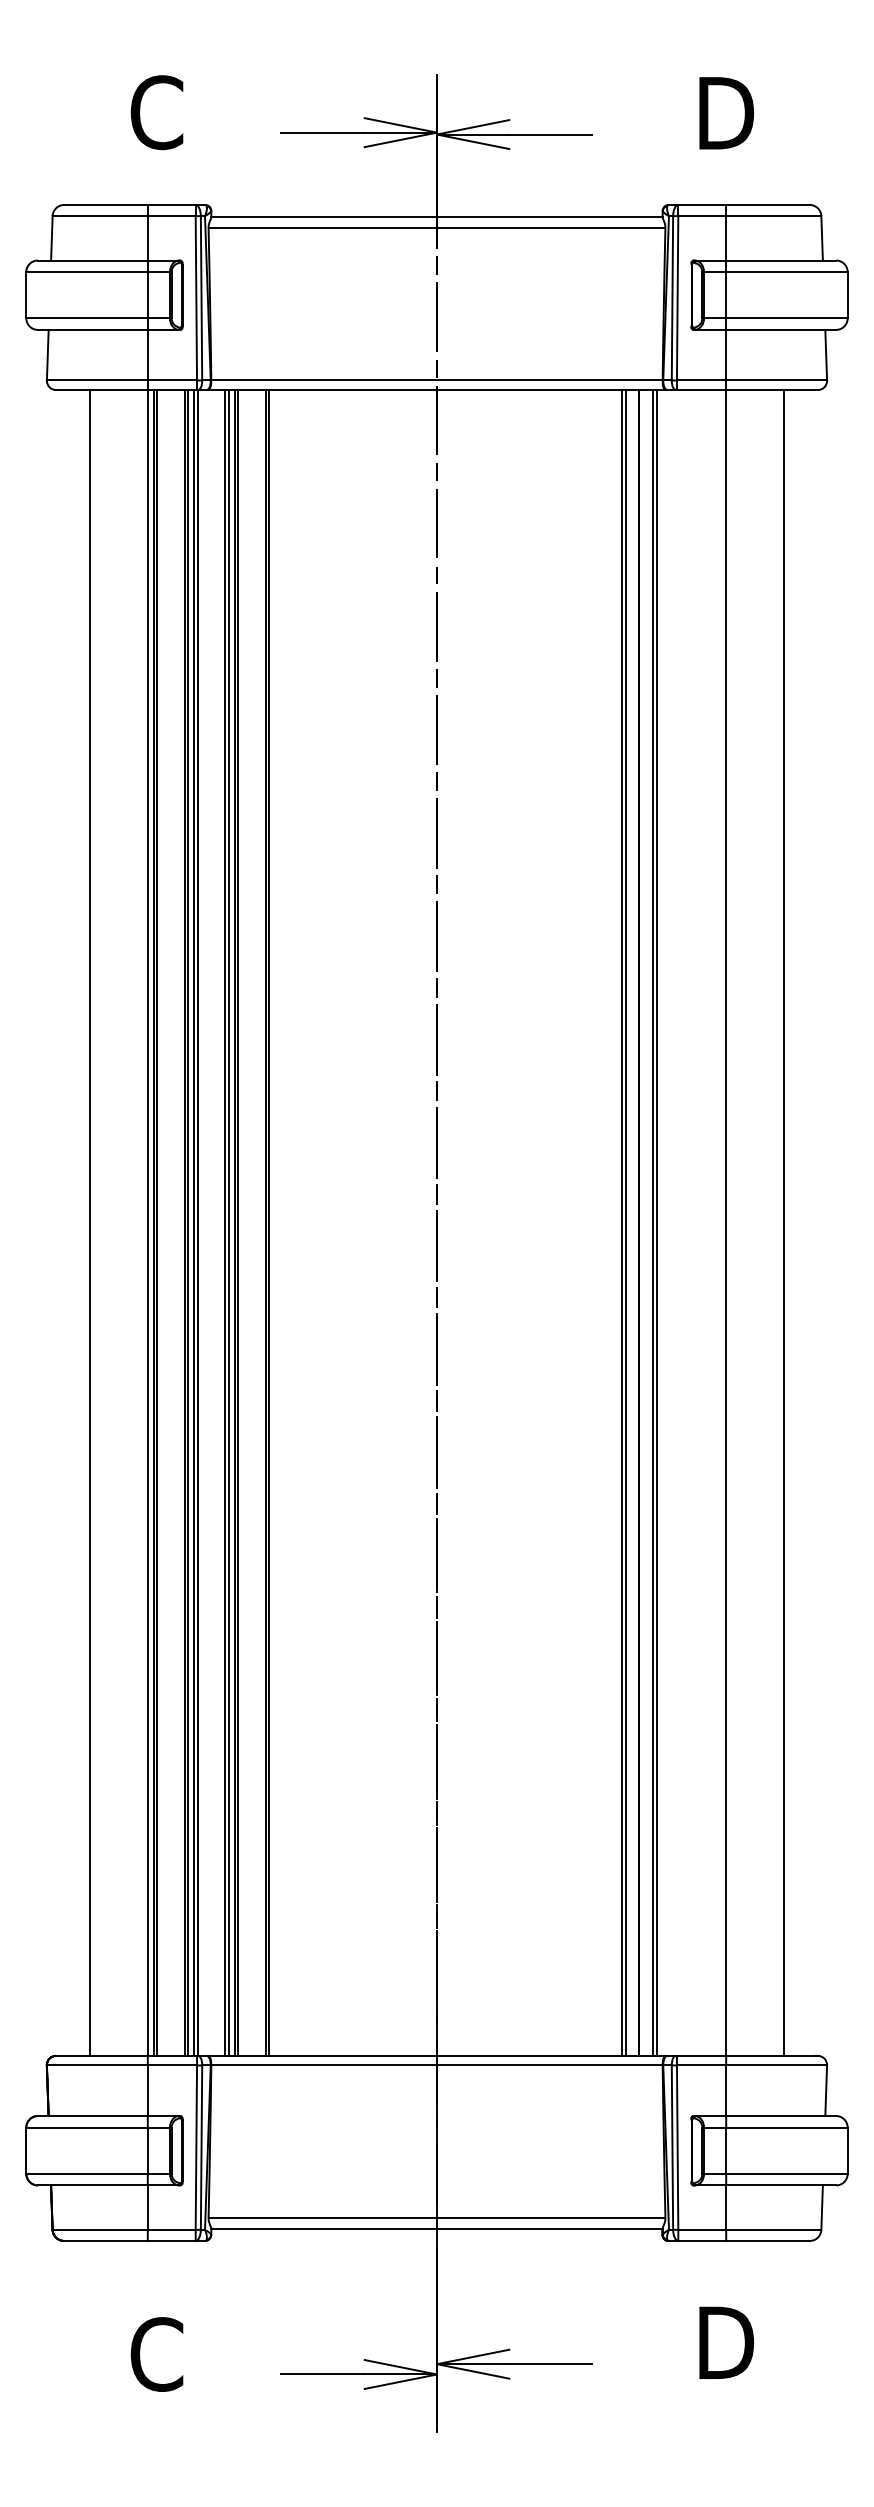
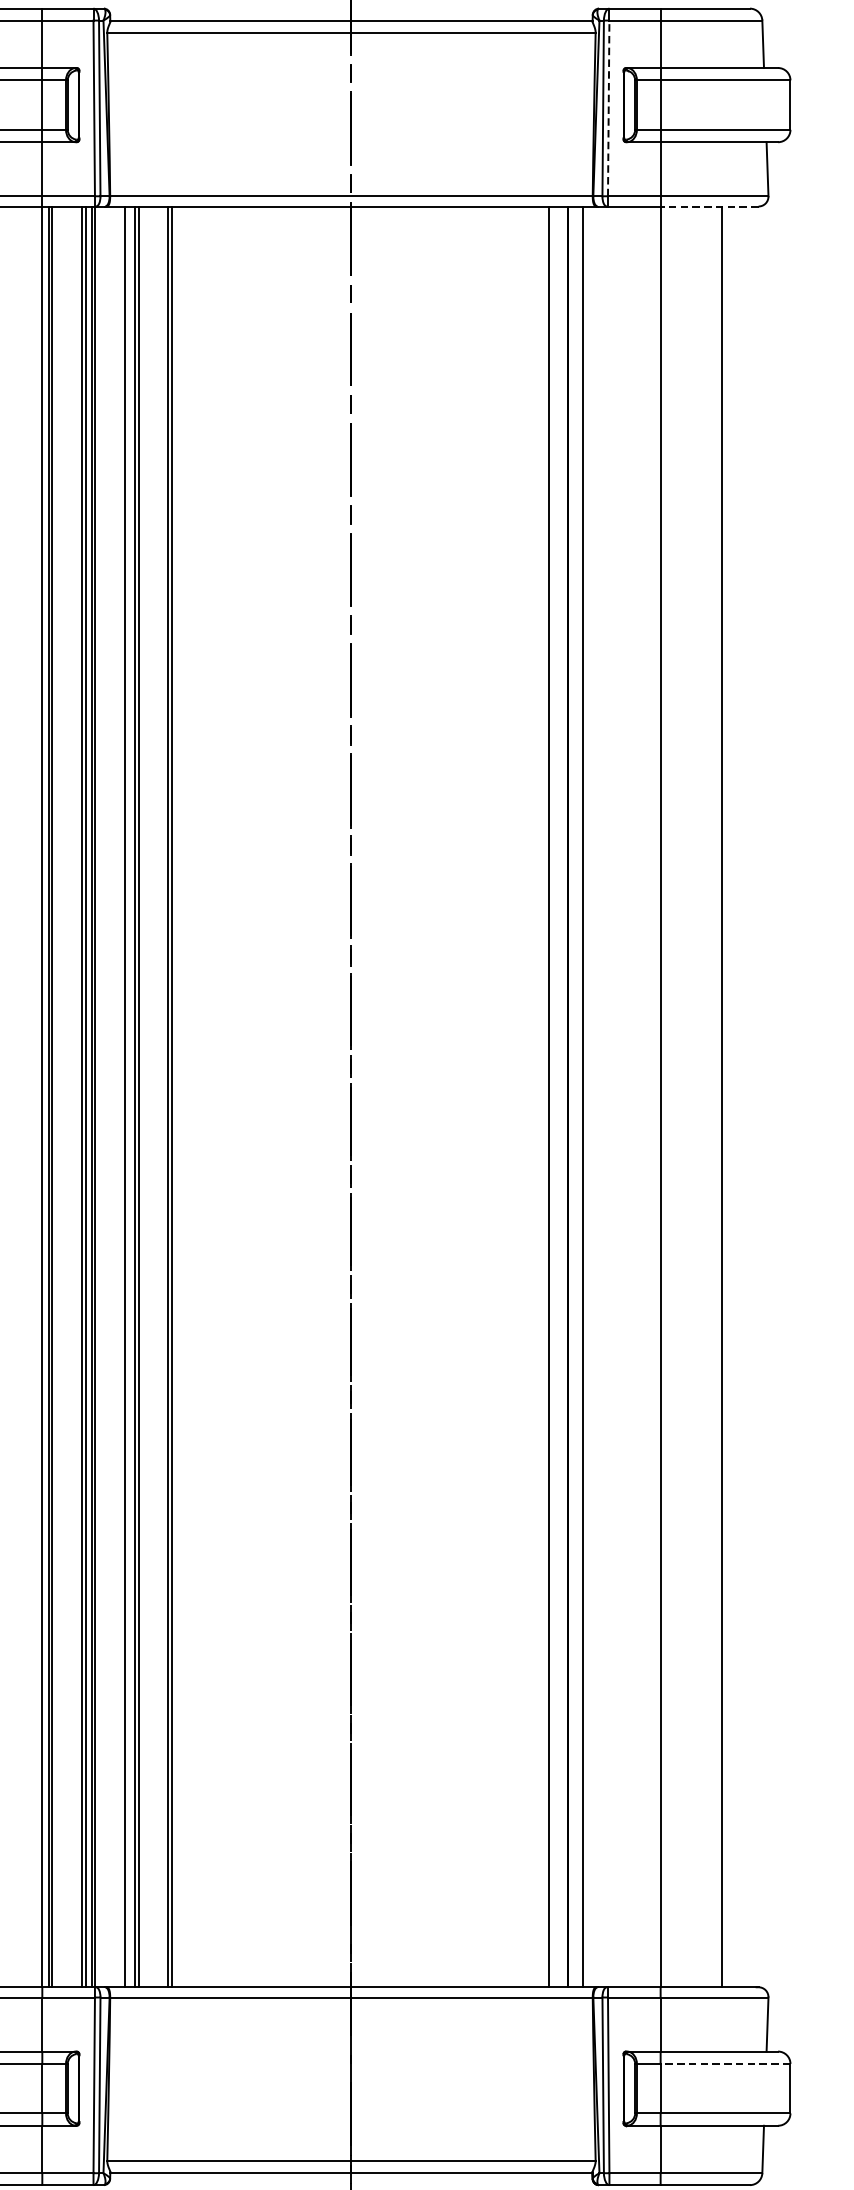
line: (677, 297) -> (608, 107), solid -> dashed
line: (772, 390) -> (710, 206), solid -> dashed
line: (228, 1222) -> (128, 1096), removed
line: (625, 1222) -> (552, 1096), removed
line: (656, 1222) -> (586, 1096), removed
line: (786, 2127) -> (725, 2063), solid -> dashed

